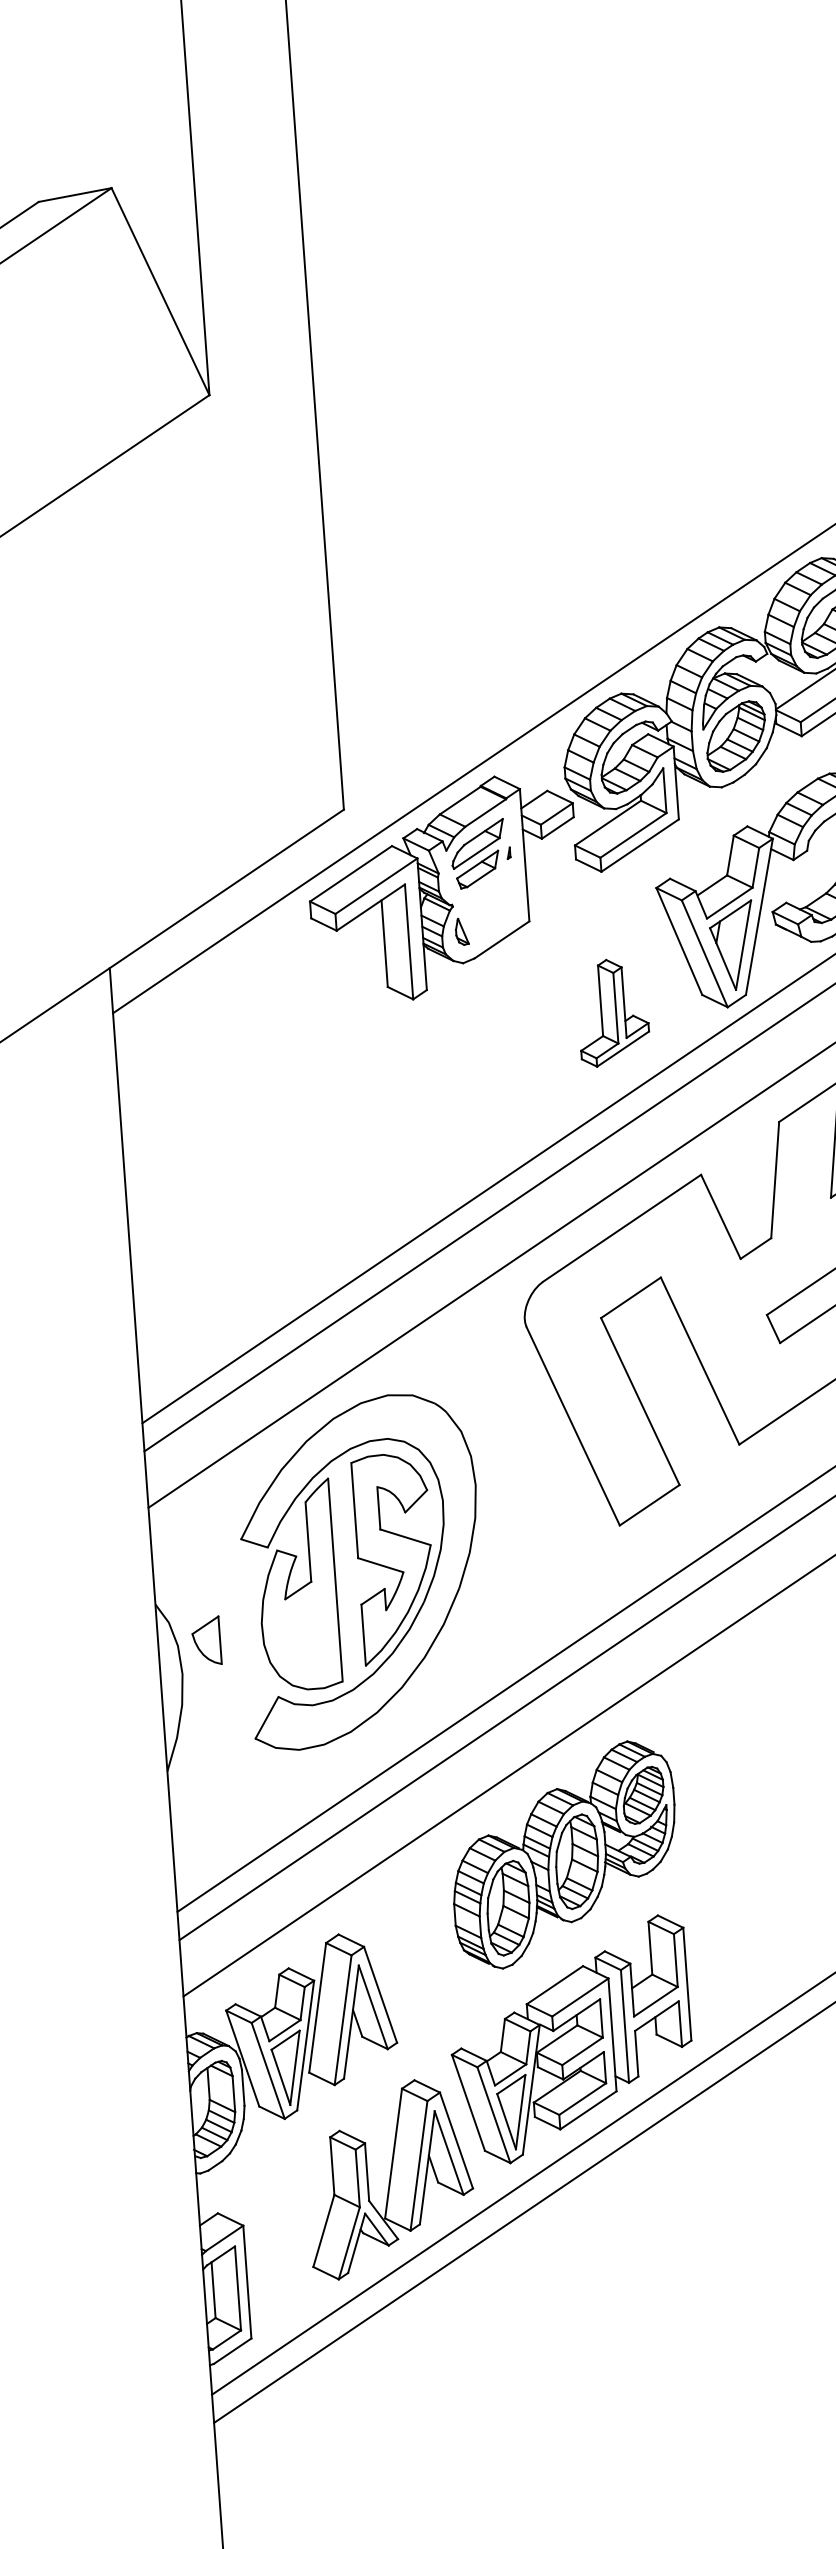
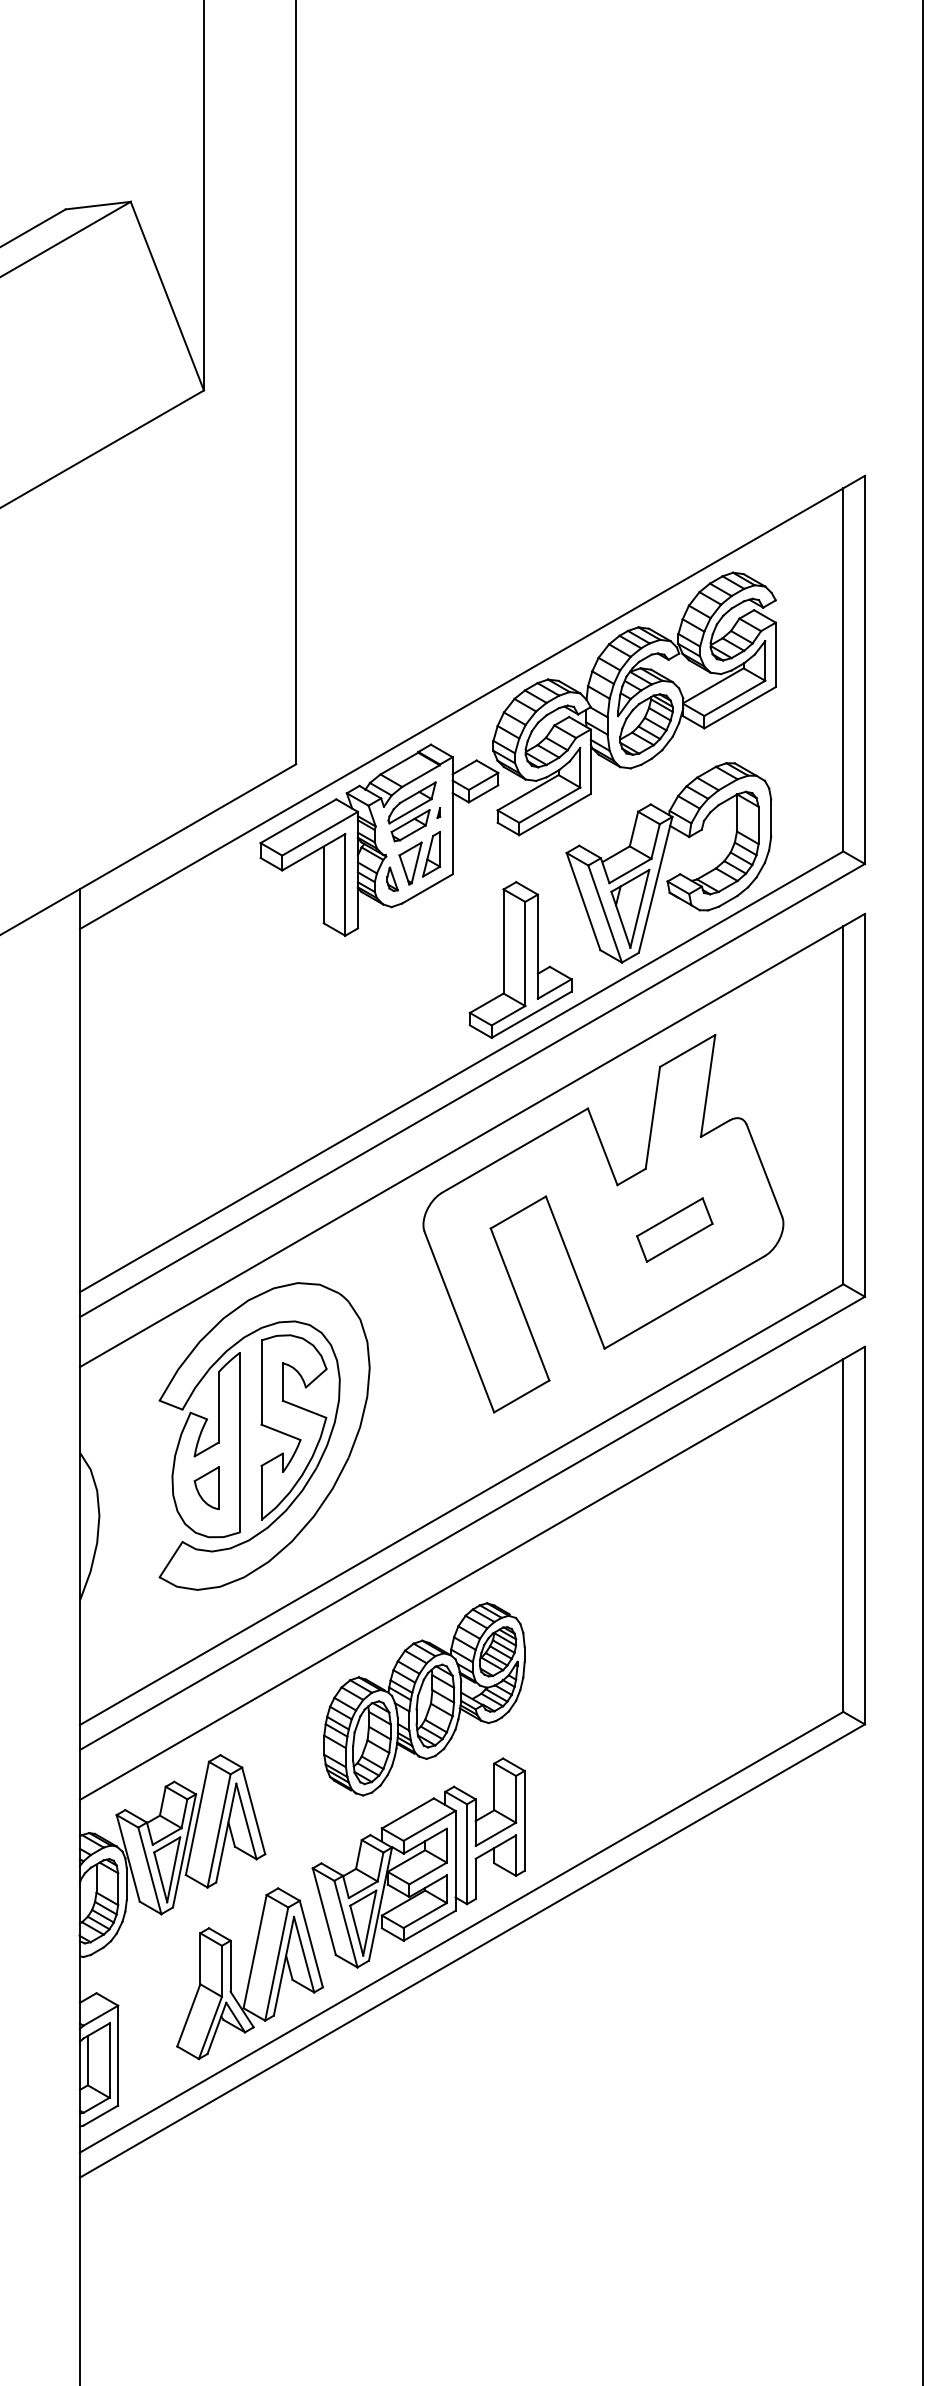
part: (490, 906) -> (419, 858), added
part: (612, 1011) -> (520, 959), size x1.67
part: (206, 1641) -> (206, 1488), moved

